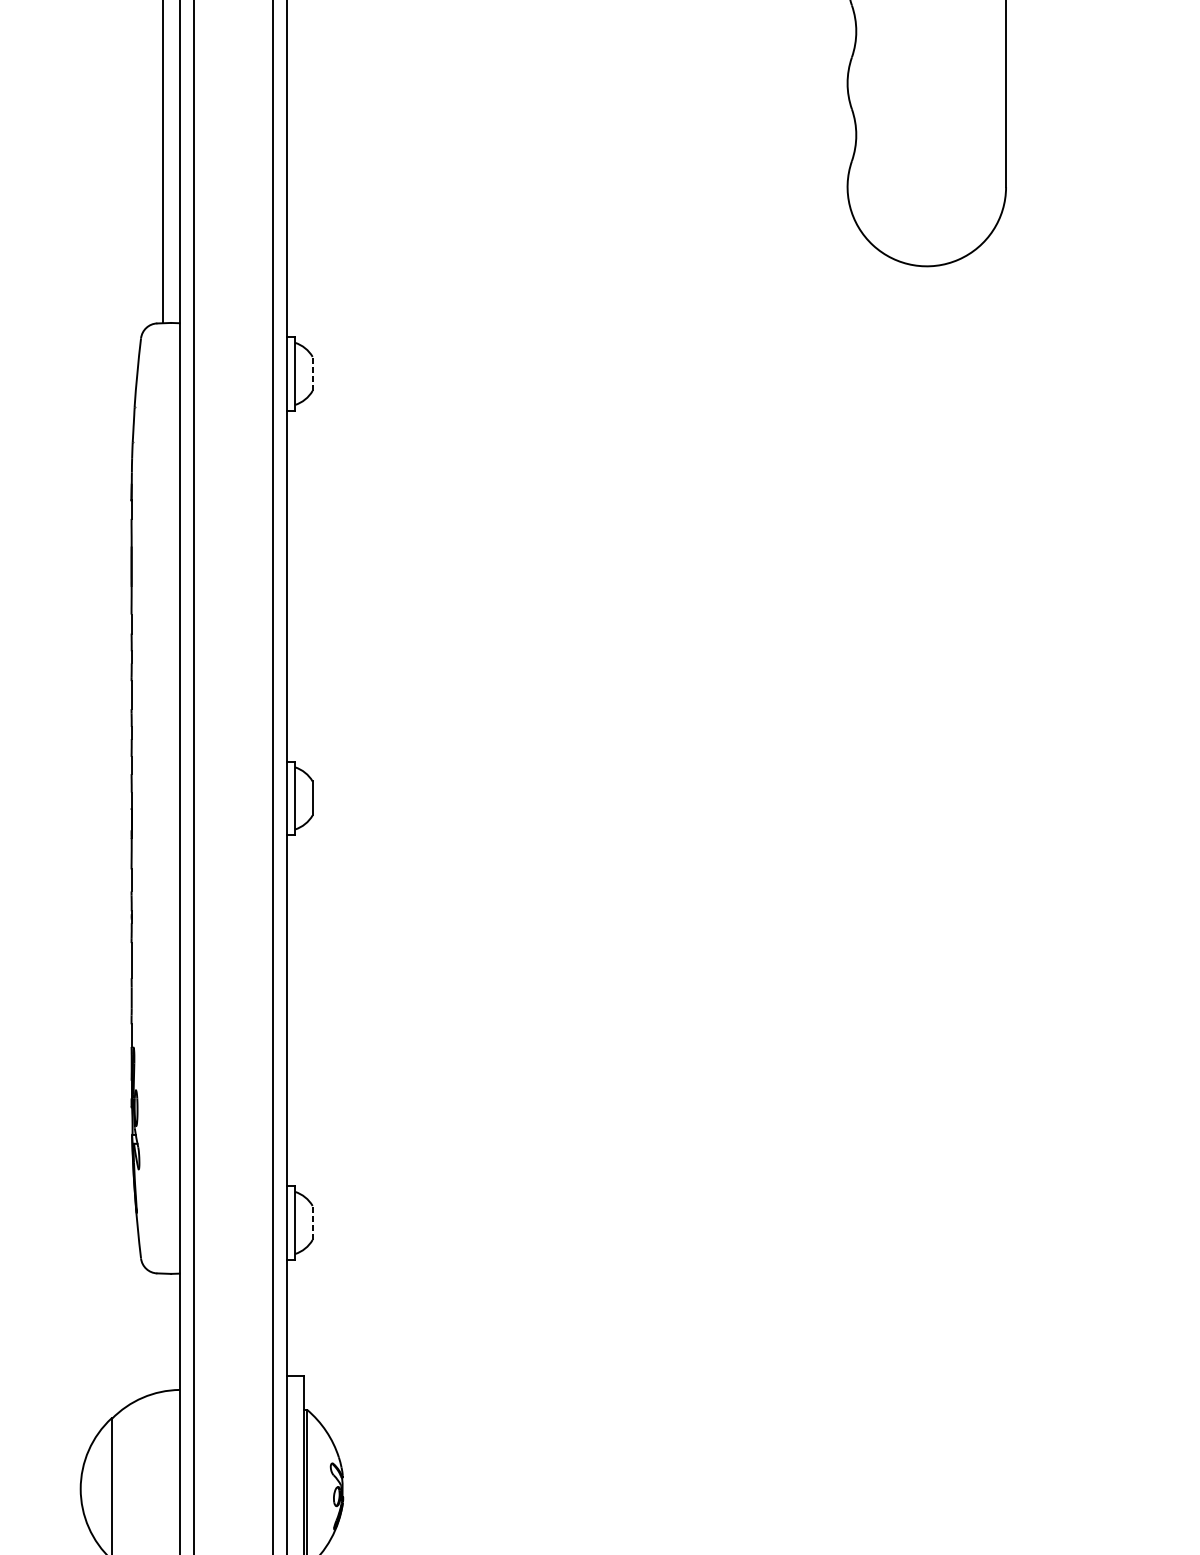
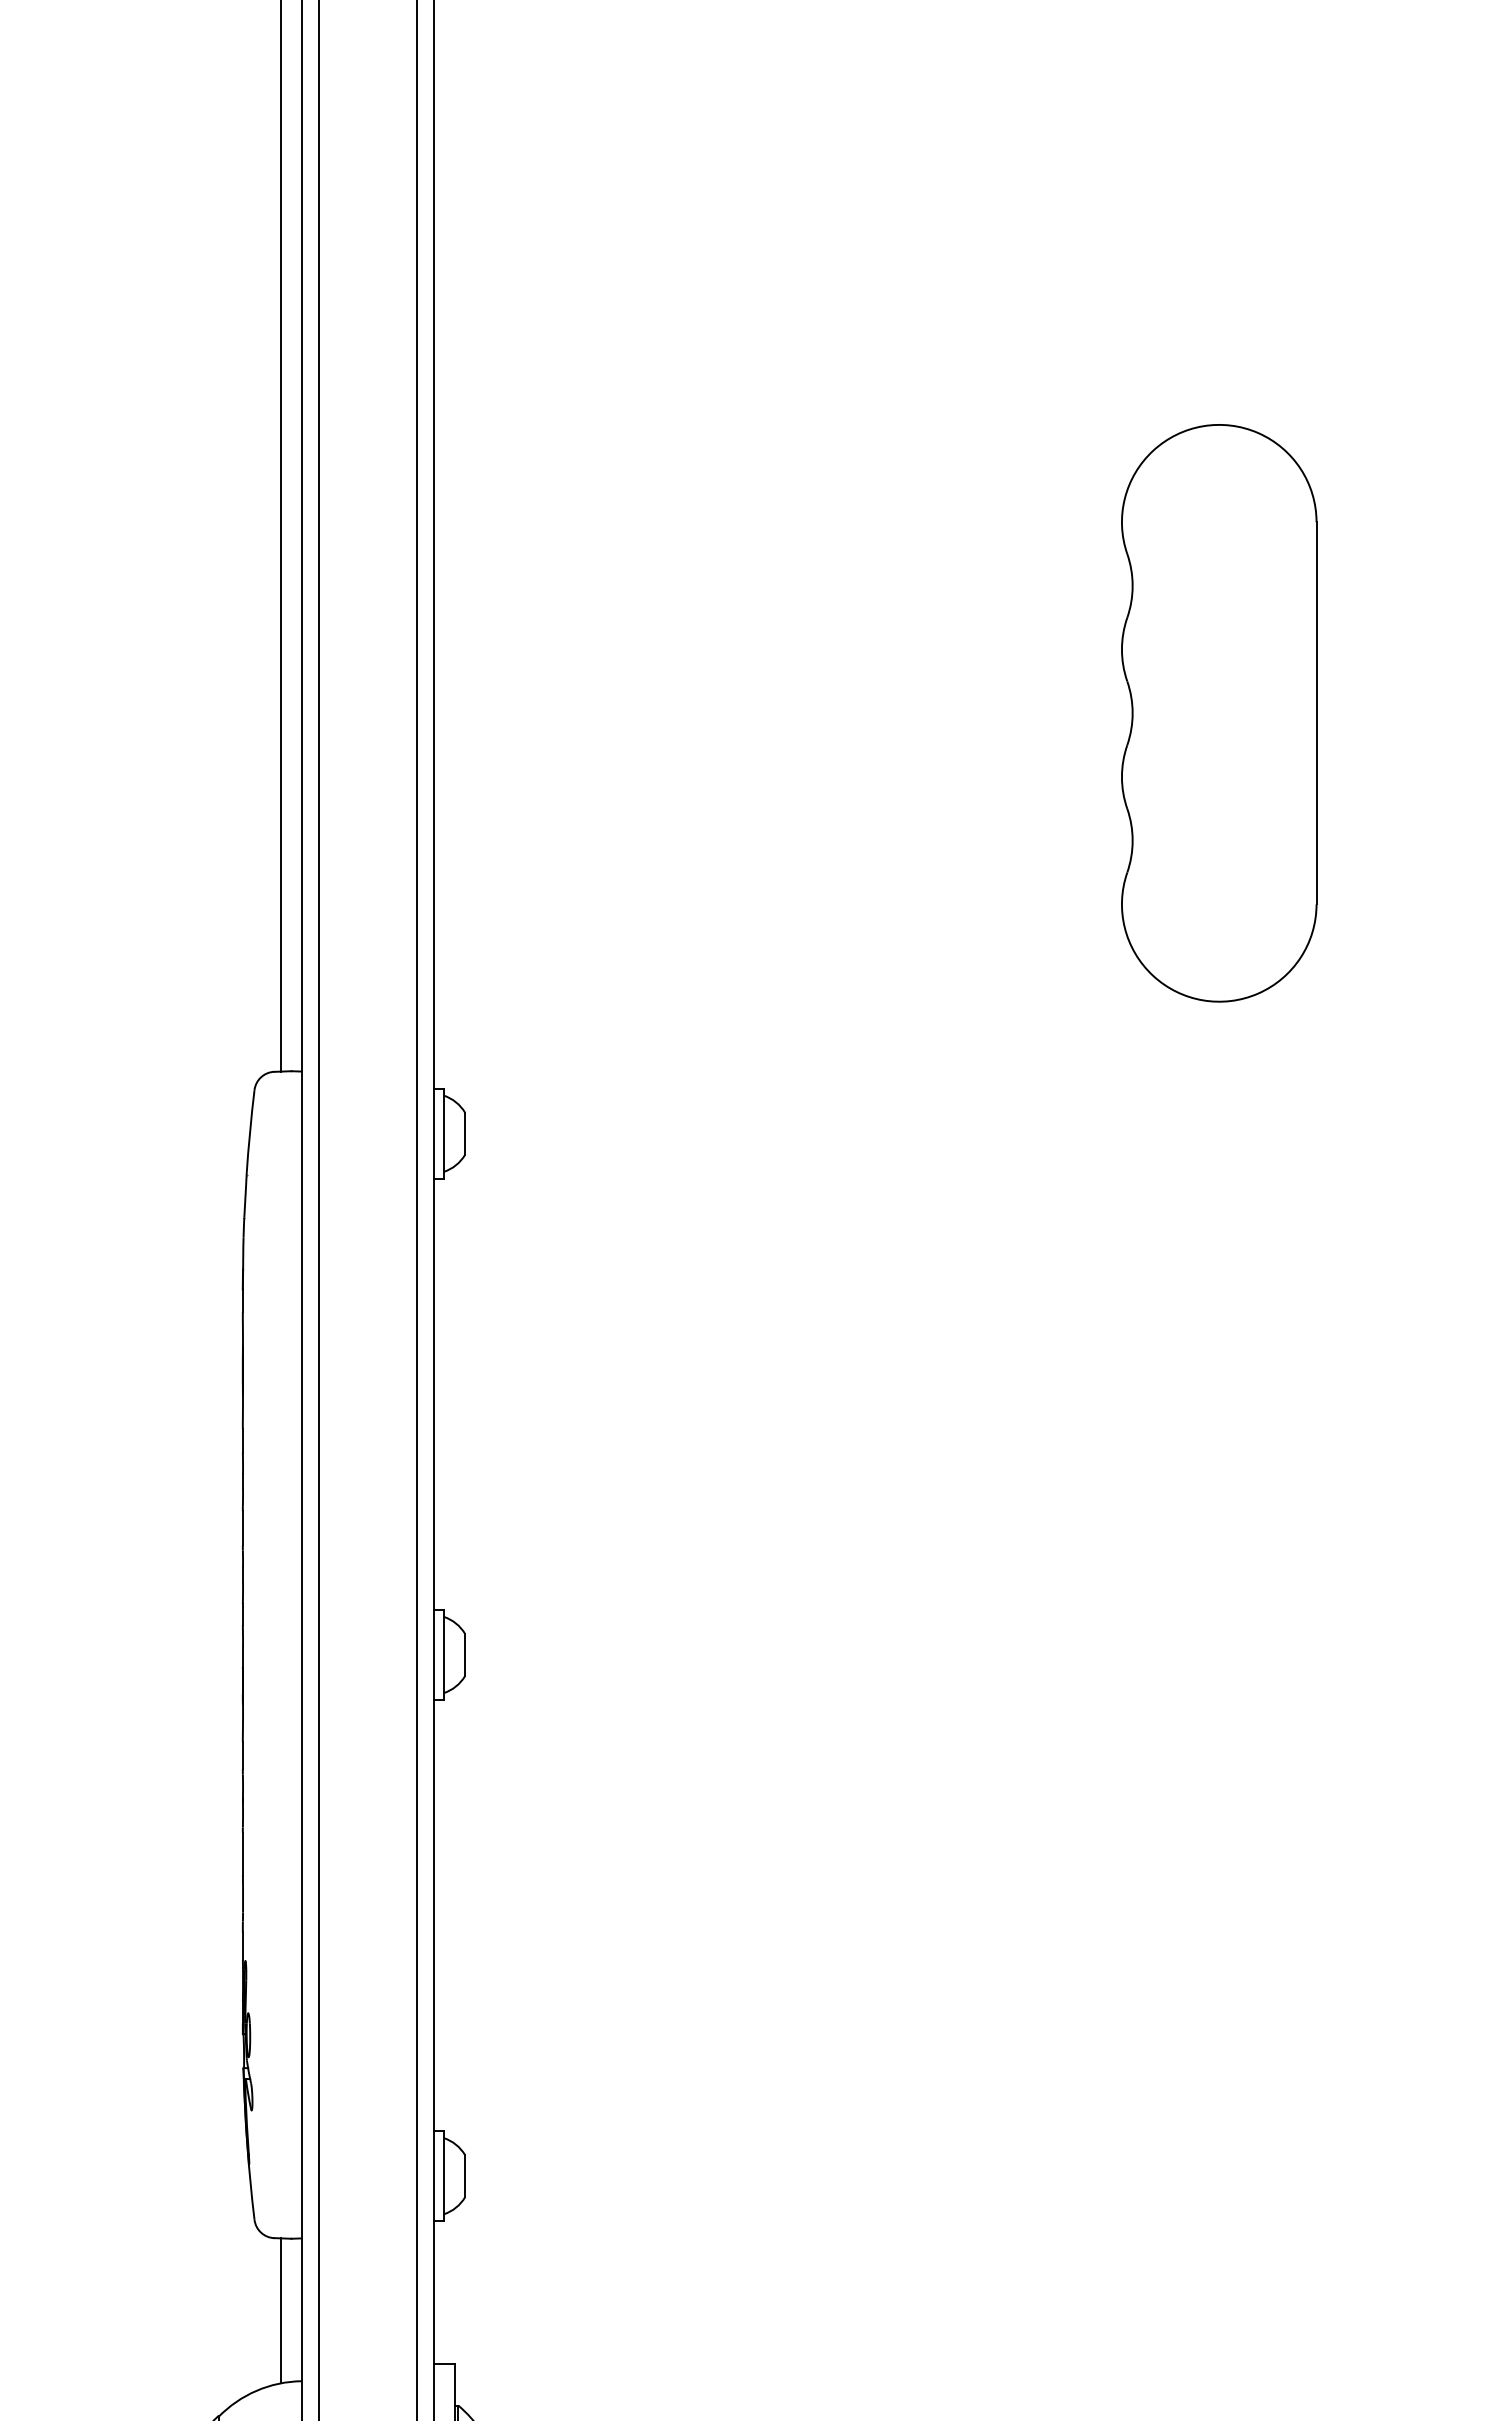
line: (312, 373) -> (465, 1133), dashed -> solid
line: (312, 1223) -> (465, 2176), dashed -> solid
line: (163, 1332) -> (281, 2310), added

